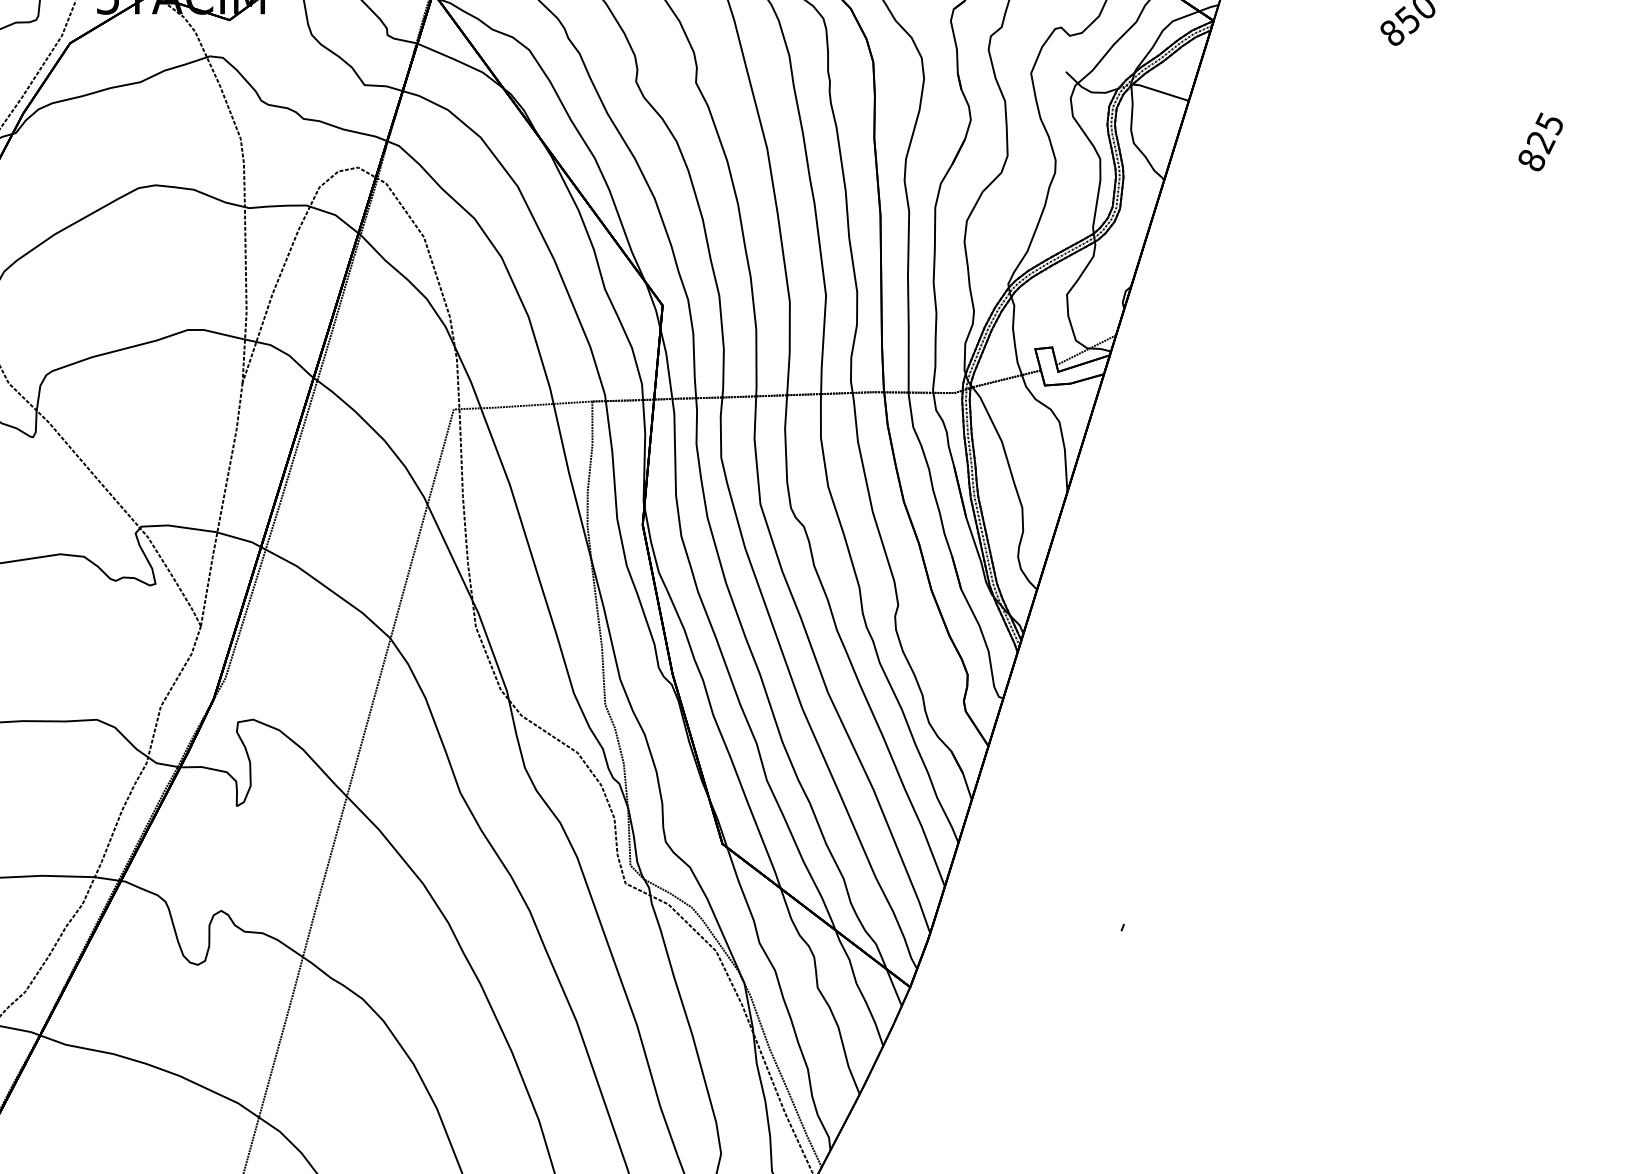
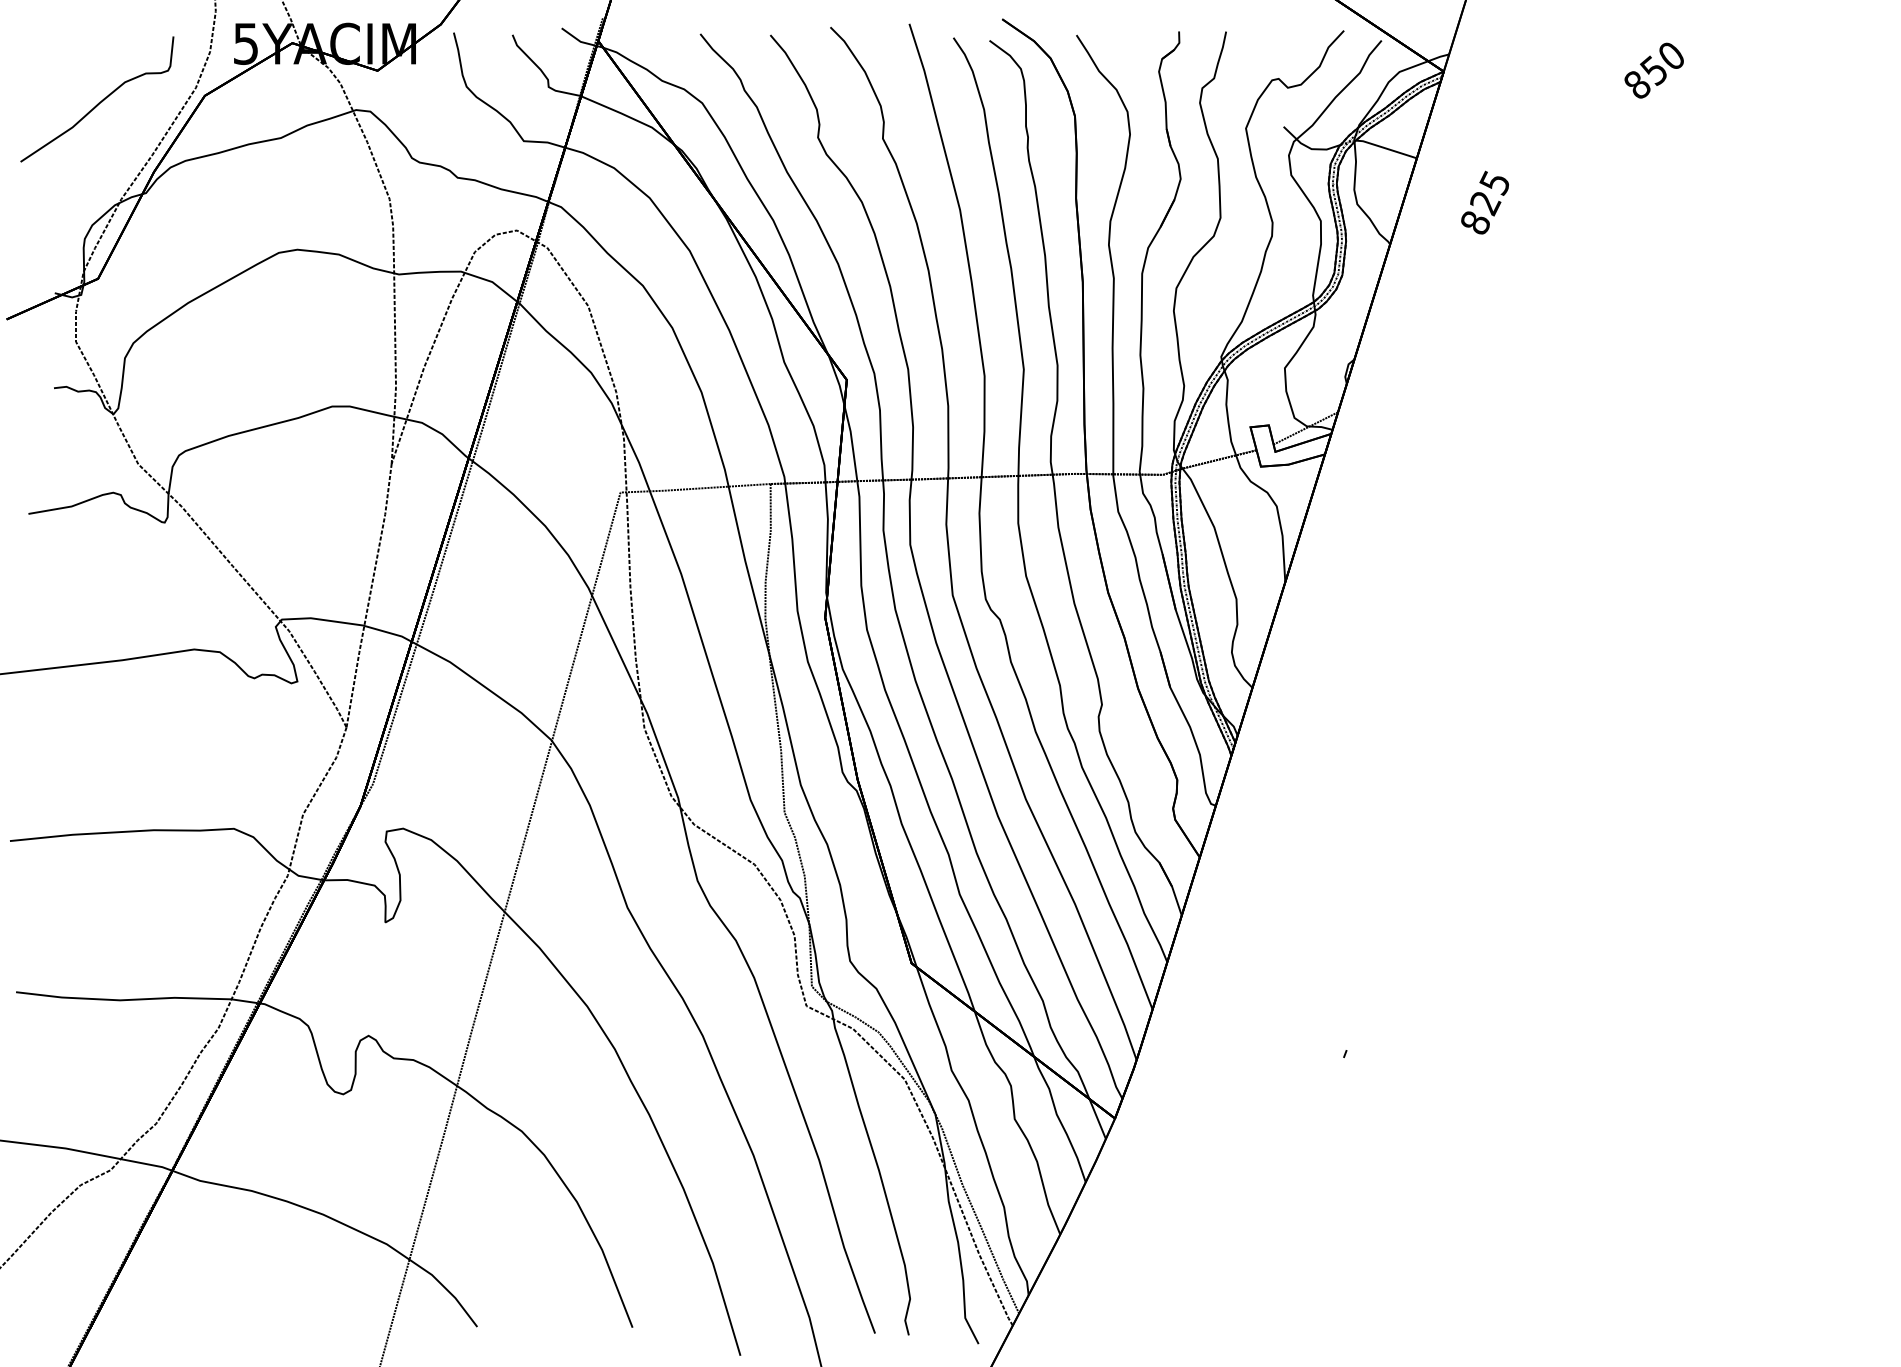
text: (1540, 141) -> (1484, 202), moved

